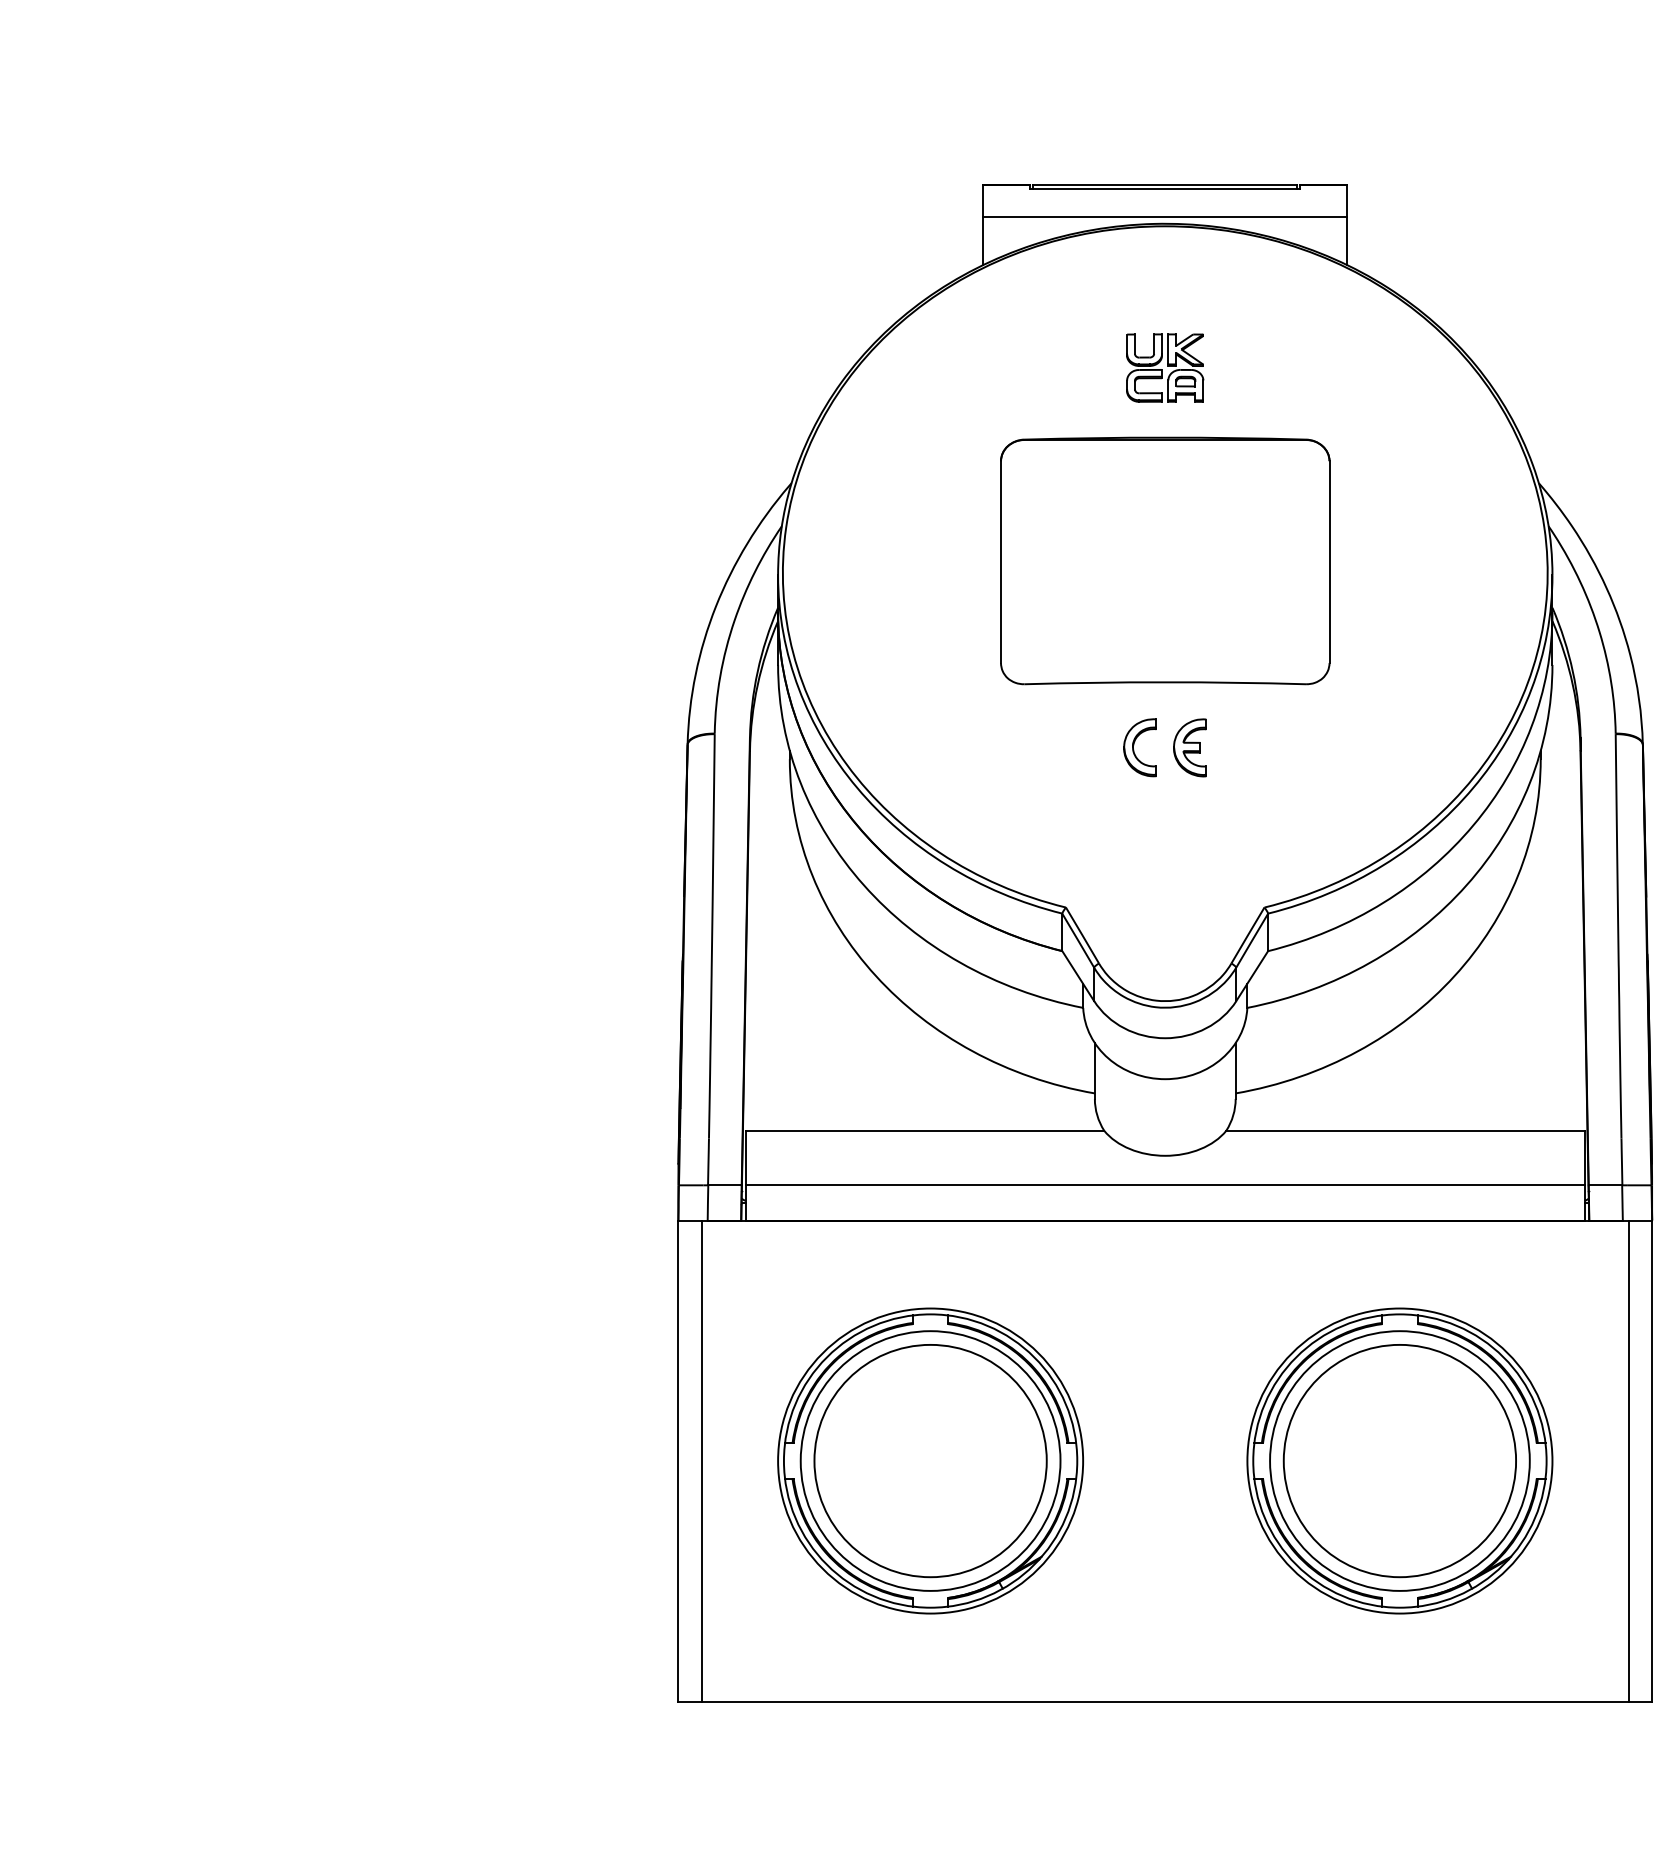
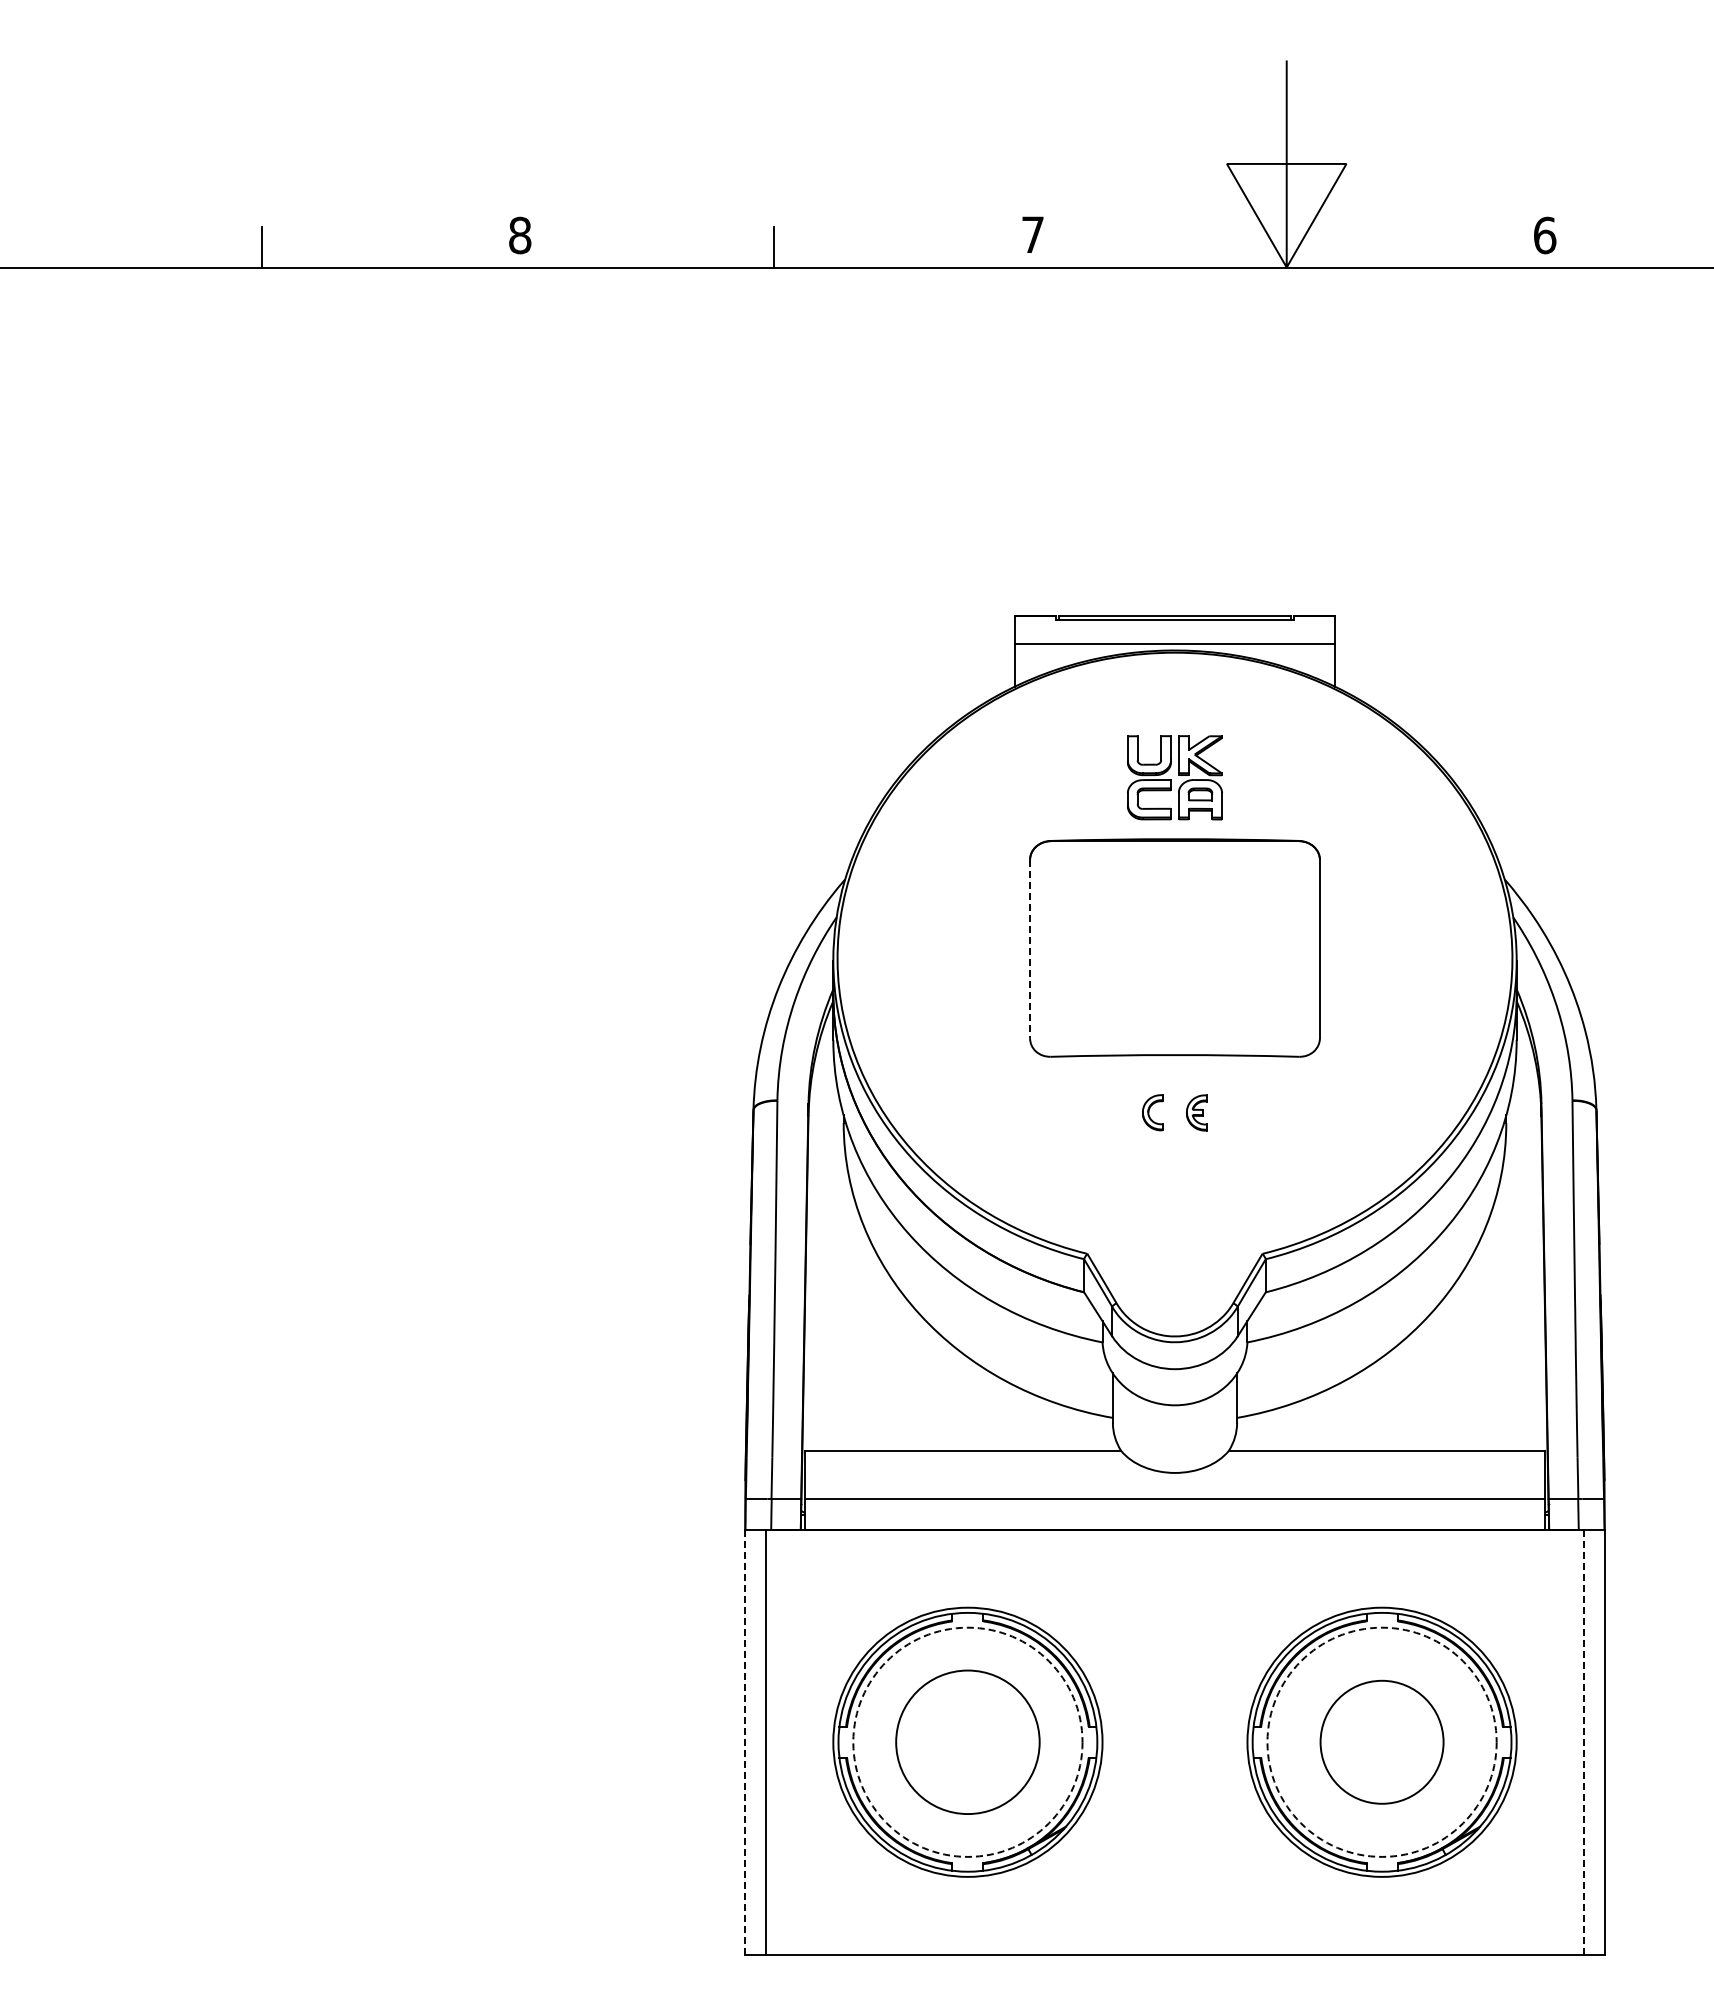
part: (1164, 367) -> (1174, 777), size x1.4
line: (1001, 562) -> (1030, 949), solid -> dashed
part: (1139, 747) -> (1152, 1112), size x0.7
part: (1189, 747) -> (1196, 1112), size x0.7
circle: (930, 1460) -> (967, 1741), size x0.7
circle: (930, 1460) -> (967, 1741), solid -> dashed
circle: (1399, 1460) -> (1381, 1741), size x0.6
circle: (1399, 1460) -> (1381, 1741), solid -> dashed
line: (678, 1461) -> (745, 1742), solid -> dashed
line: (1628, 1461) -> (1583, 1742), solid -> dashed

